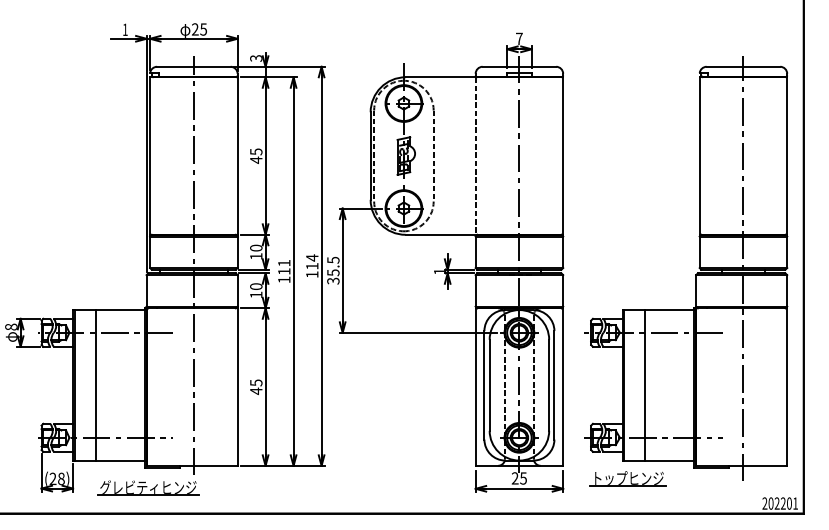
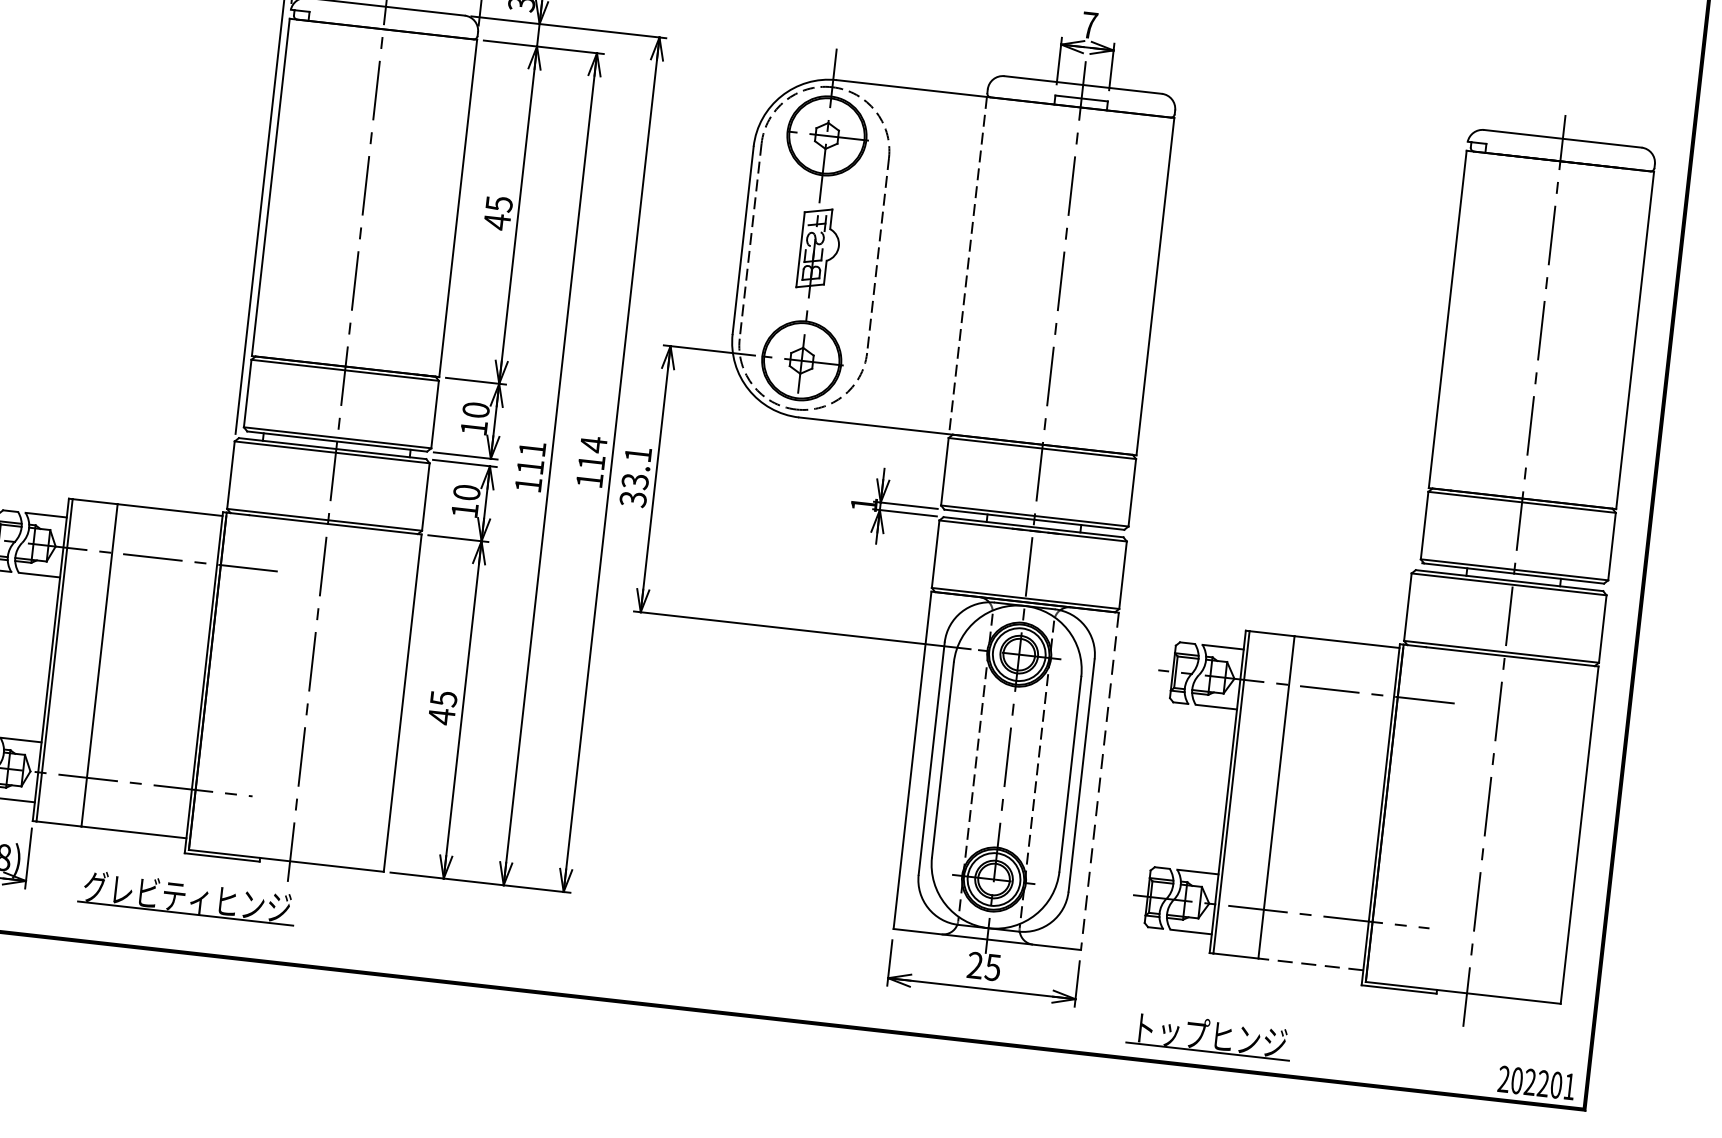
text: (333, 265) -> (637, 465), 35.5 -> 33.1
line: (563, 387) -> (1100, 782), solid -> dashed
line: (669, 460) -> (1309, 964), solid -> dashed
part: (627, 478) -> (1208, 1035), moved

